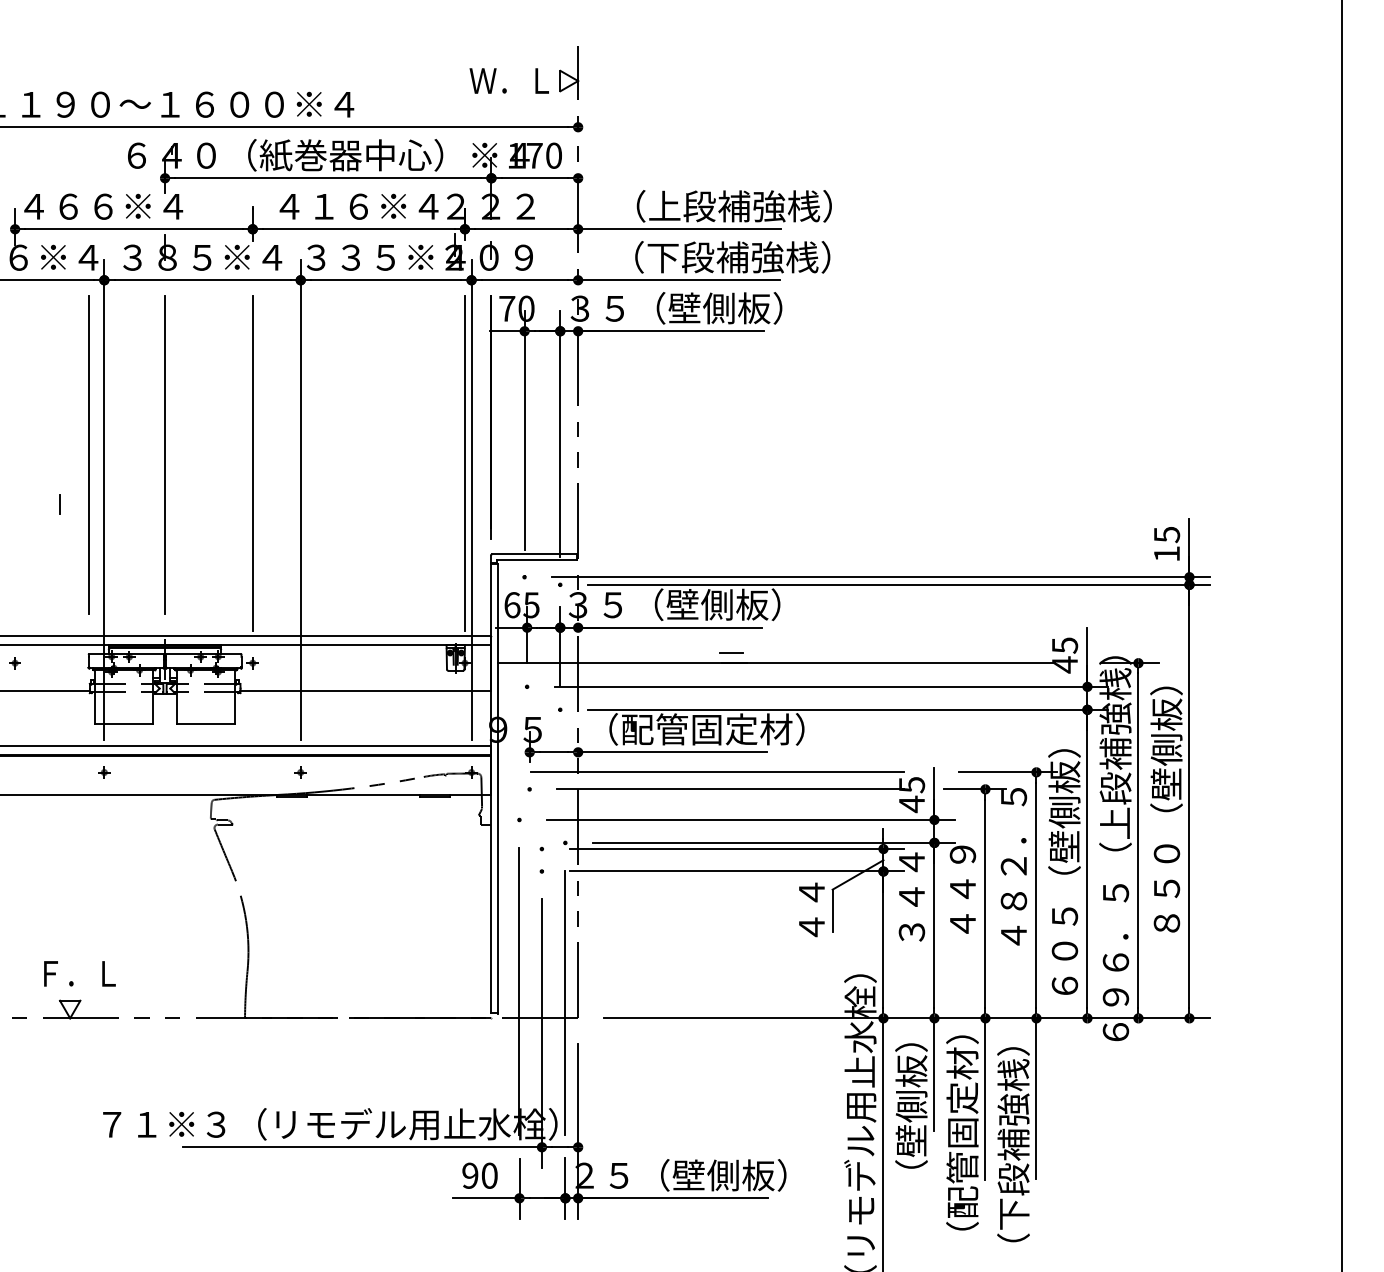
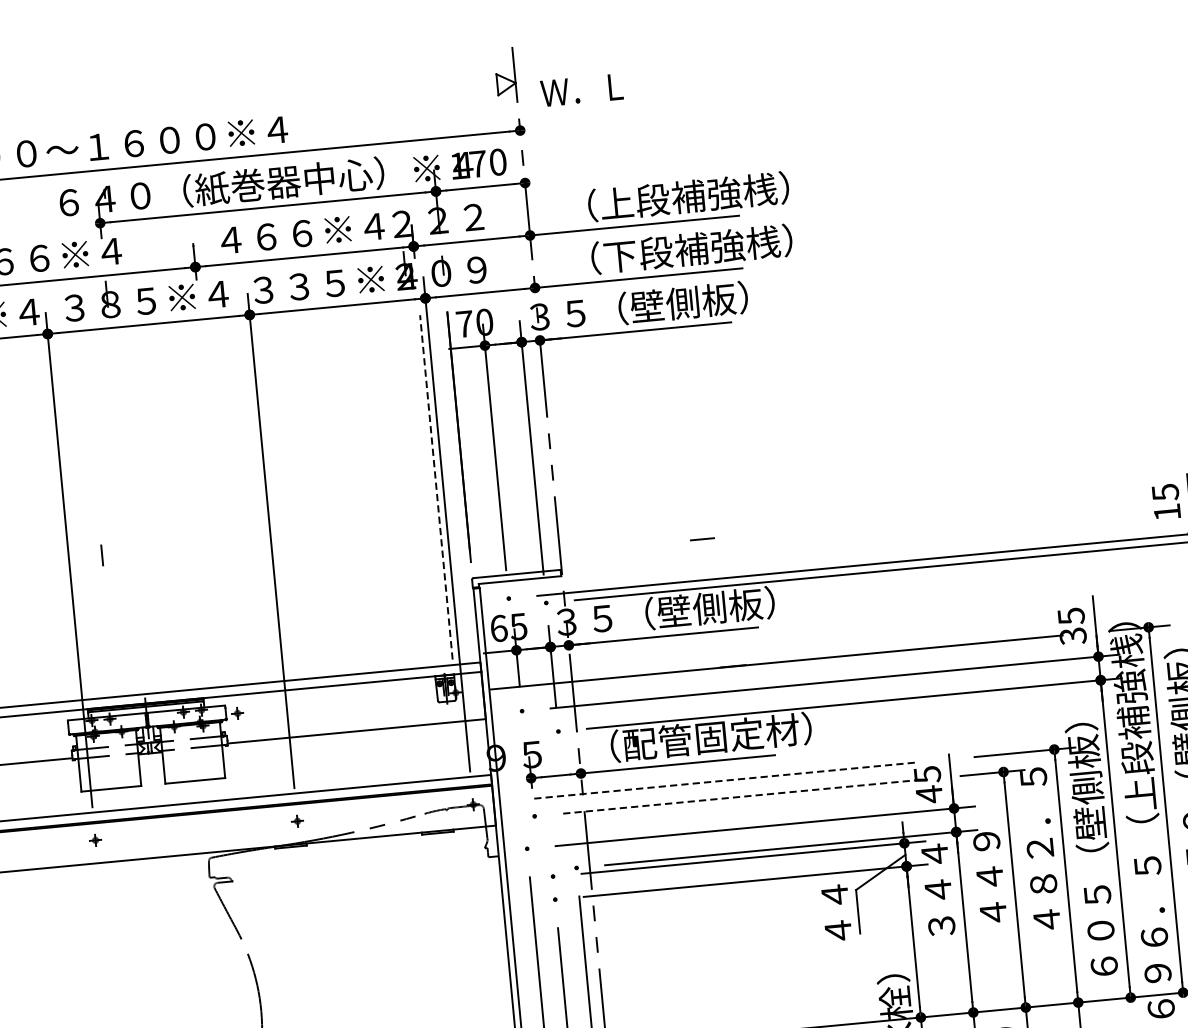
text: (508, 80) -> (581, 89), moved
text: (324, 206) -> (266, 236), ４１６※４ -> ４６６※４
line: (88, 454) -> (48, 514), removed
line: (165, 454) -> (127, 507), removed
line: (464, 462) -> (435, 486), solid -> dashed
line: (252, 463) -> (217, 508), removed
line: (59, 504) -> (101, 555), moved
line: (731, 652) -> (702, 539), moved
text: (1064, 664) -> (1072, 635), 45 -> 35
line: (717, 772) -> (726, 780), solid -> dashed
line: (731, 789) -> (742, 796), solid -> dashed

